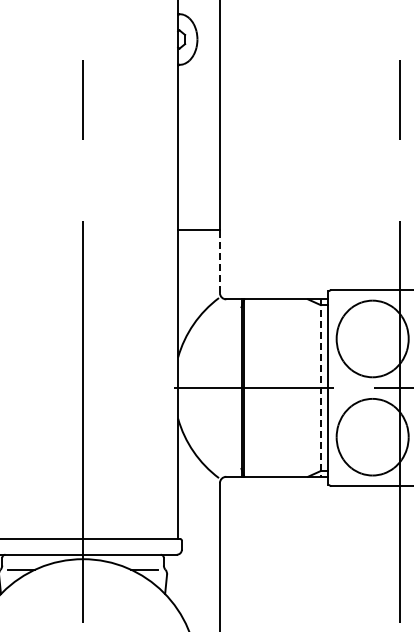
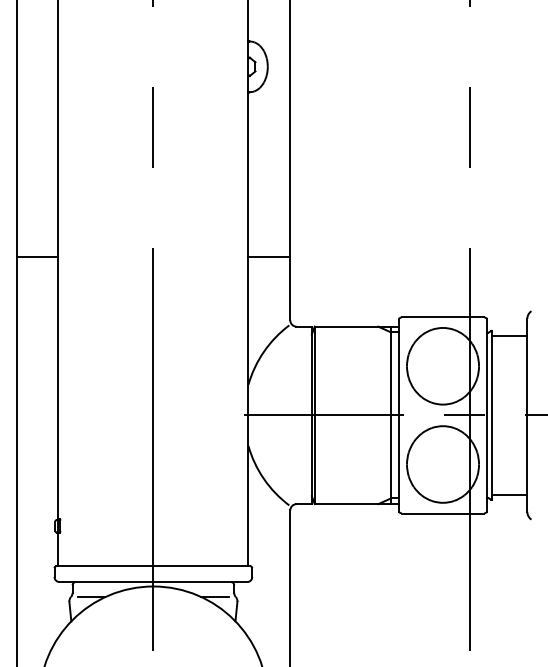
line: (220, 261) -> (290, 288), dashed -> solid
line: (321, 388) -> (391, 415), dashed -> solid

